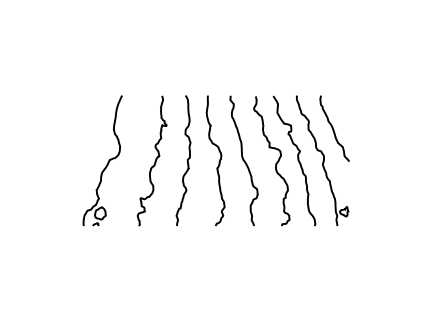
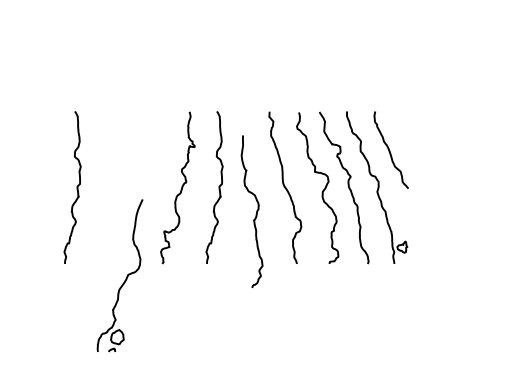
curve: (65, 160) -> (76, 187), added
curve: (219, 160) -> (256, 211), moved
part: (107, 163) -> (125, 278), moved

